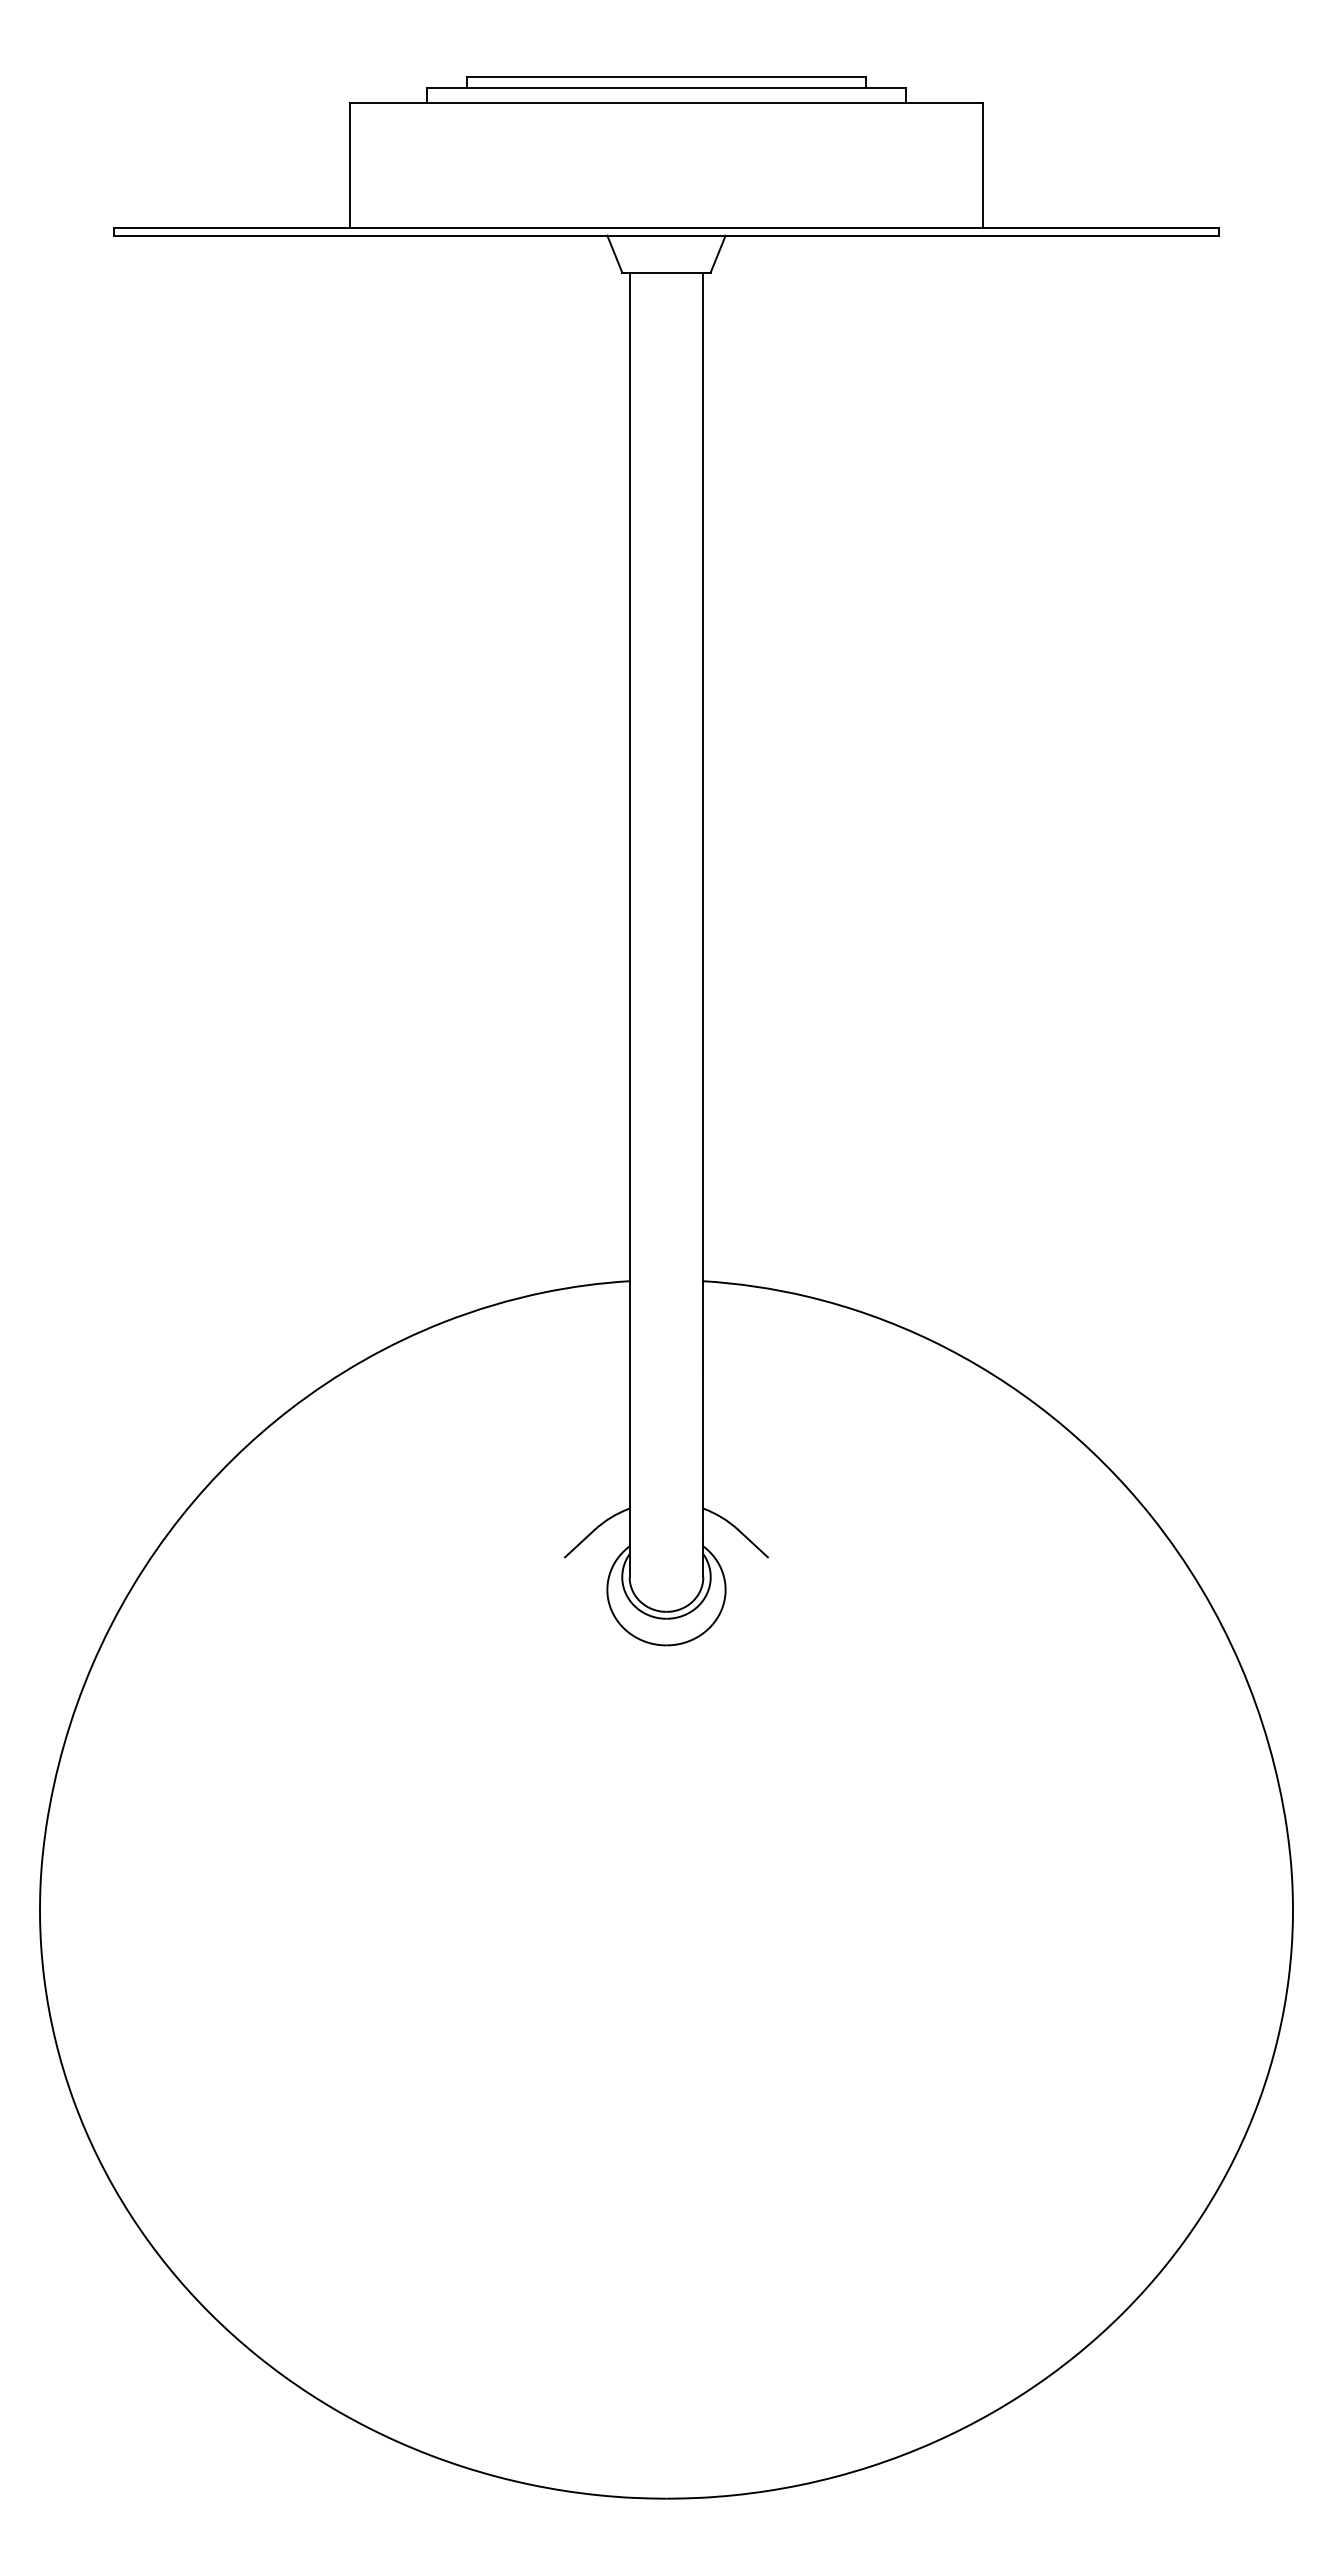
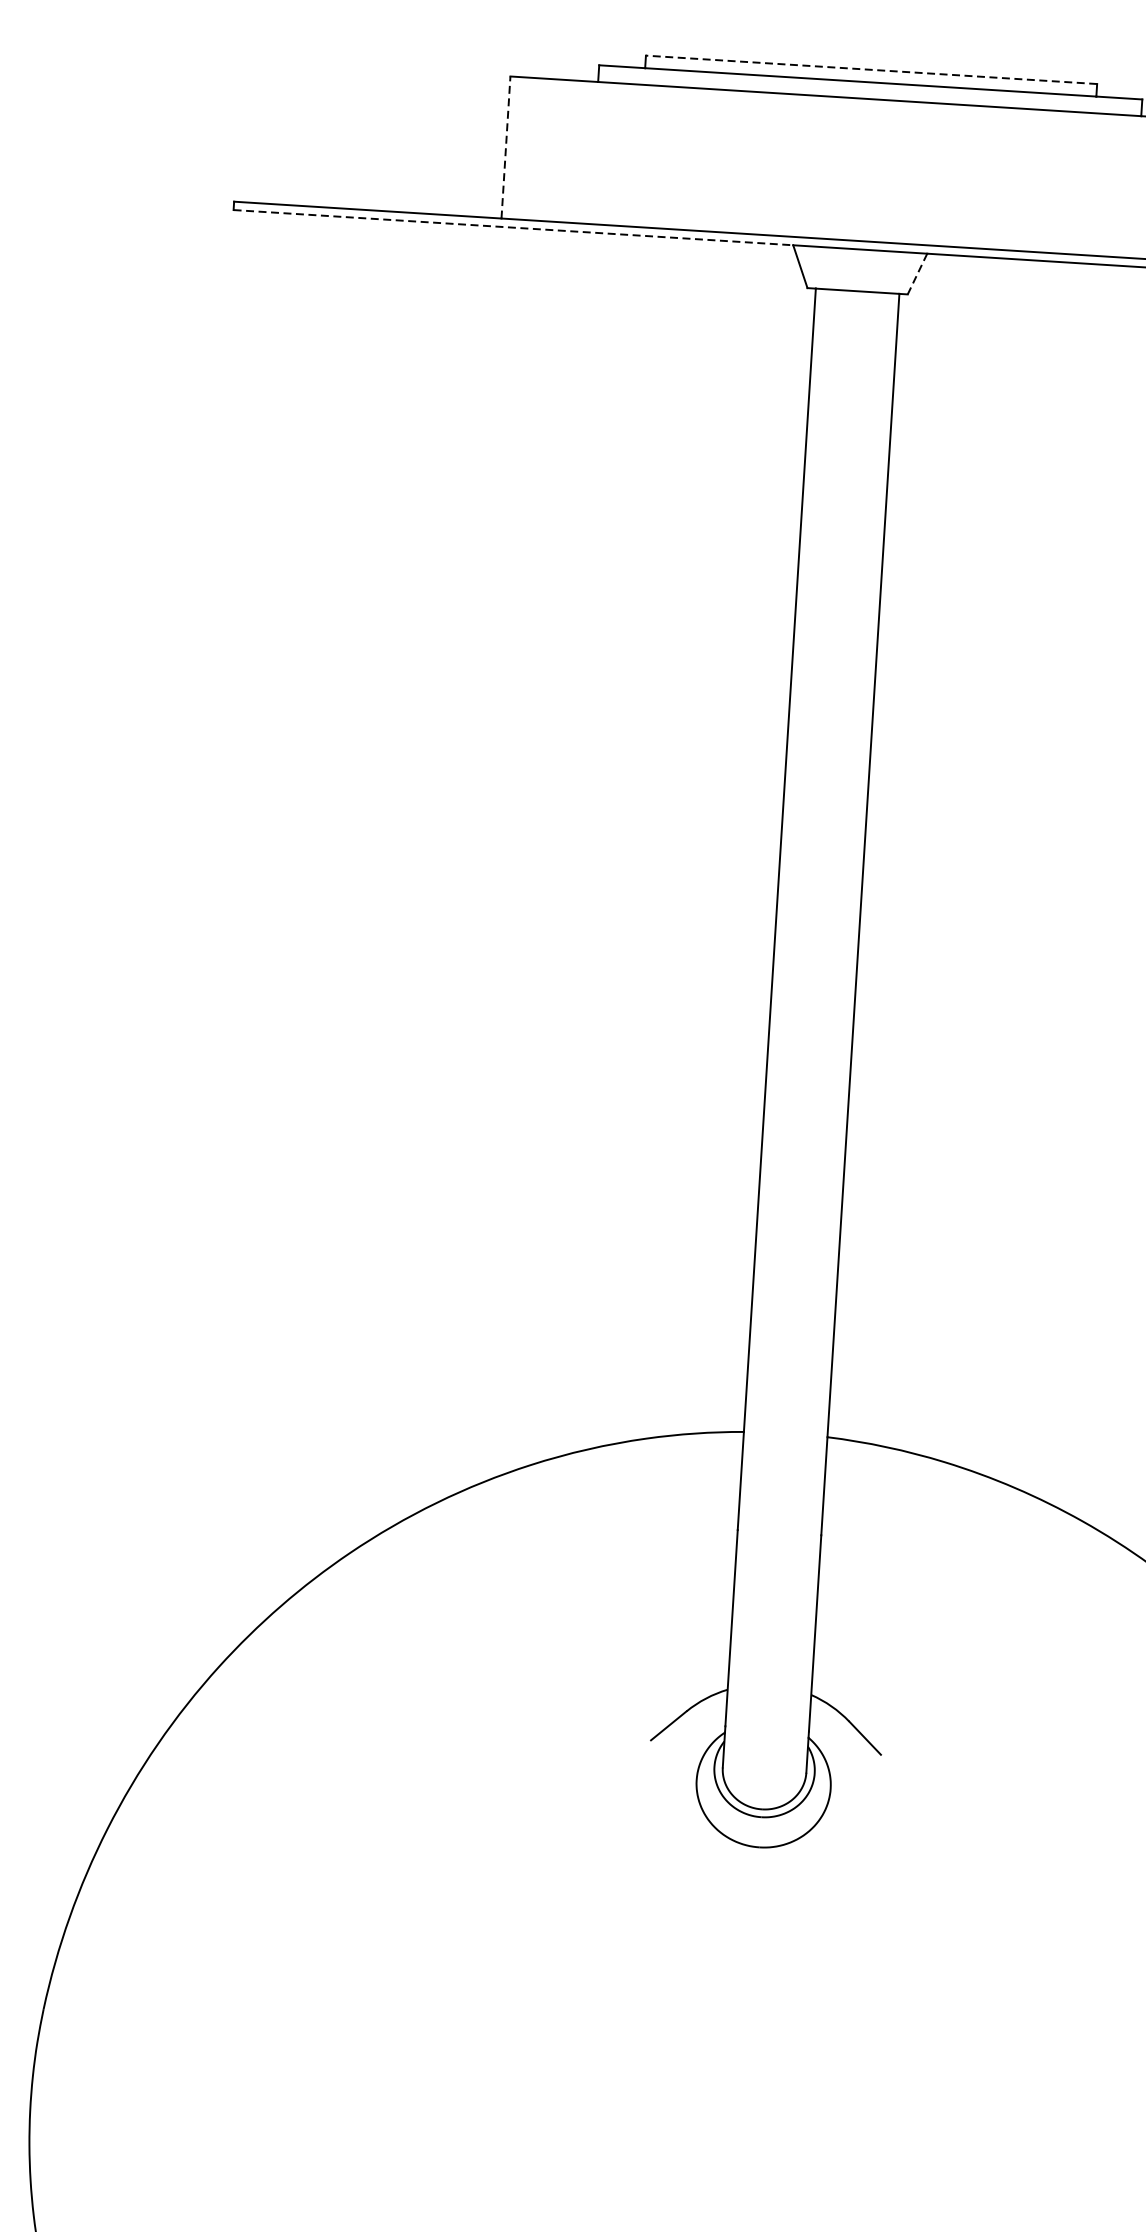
line: (666, 77) -> (871, 70), solid -> dashed
line: (349, 165) -> (505, 147), solid -> dashed
line: (360, 235) -> (513, 227), solid -> dashed
line: (718, 254) -> (917, 274), solid -> dashed

